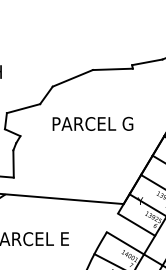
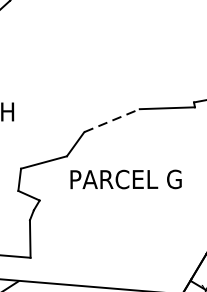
line: (72, 78) -> (111, 120), solid -> dashed
text: (92, 123) -> (125, 178), moved

